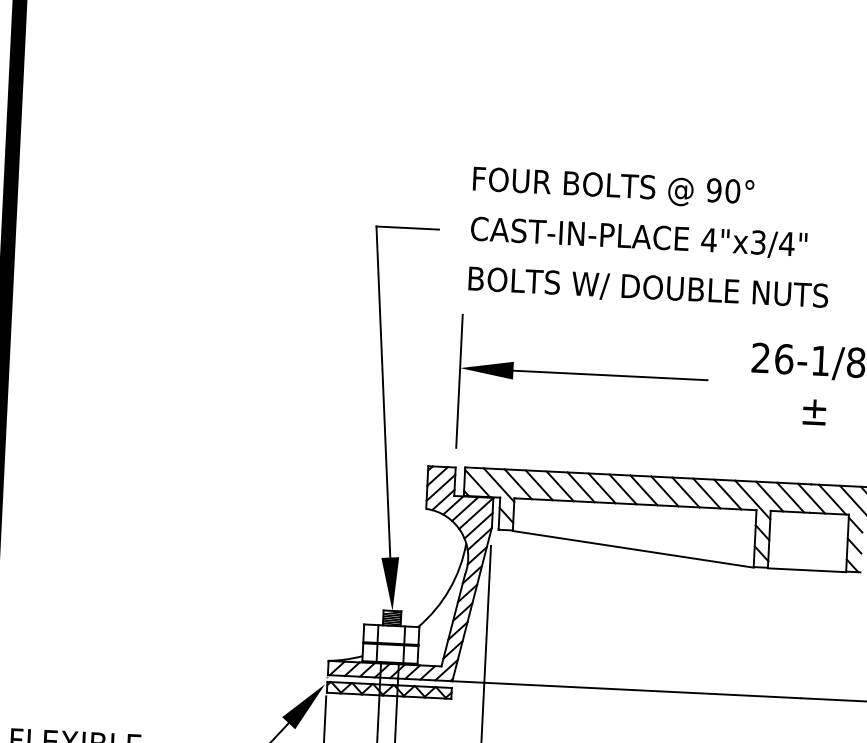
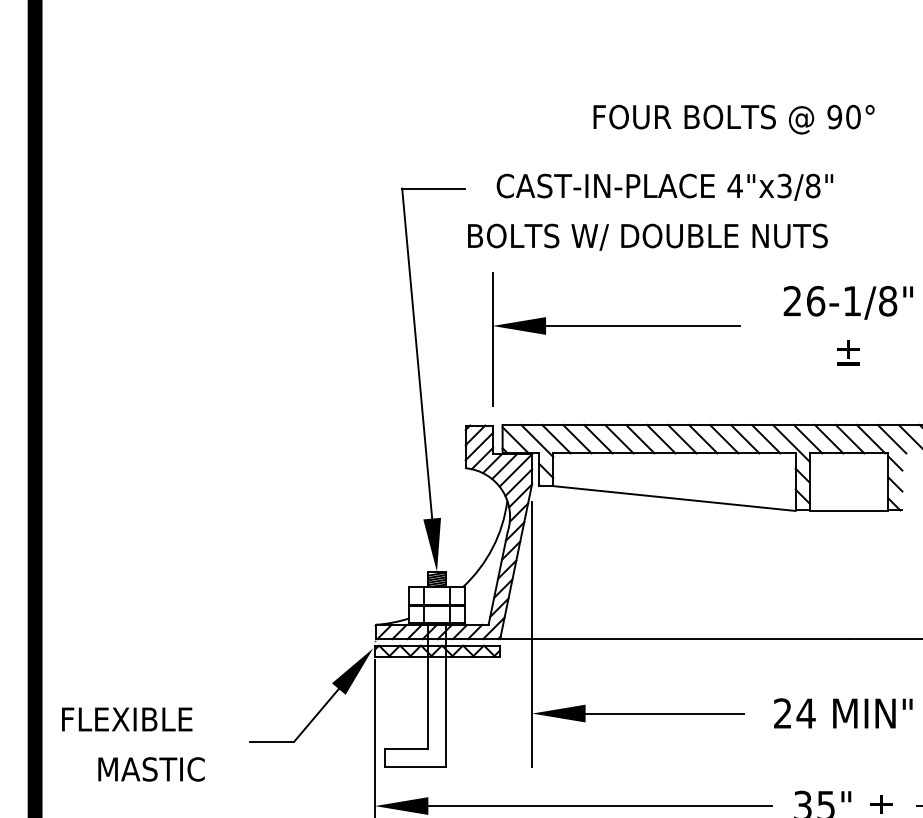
text: (612, 187) -> (733, 119), moved
text: (786, 243) -> (812, 185), 4"x3/4" -> 4"x3/8"
text: (648, 287) -> (647, 236), moved

